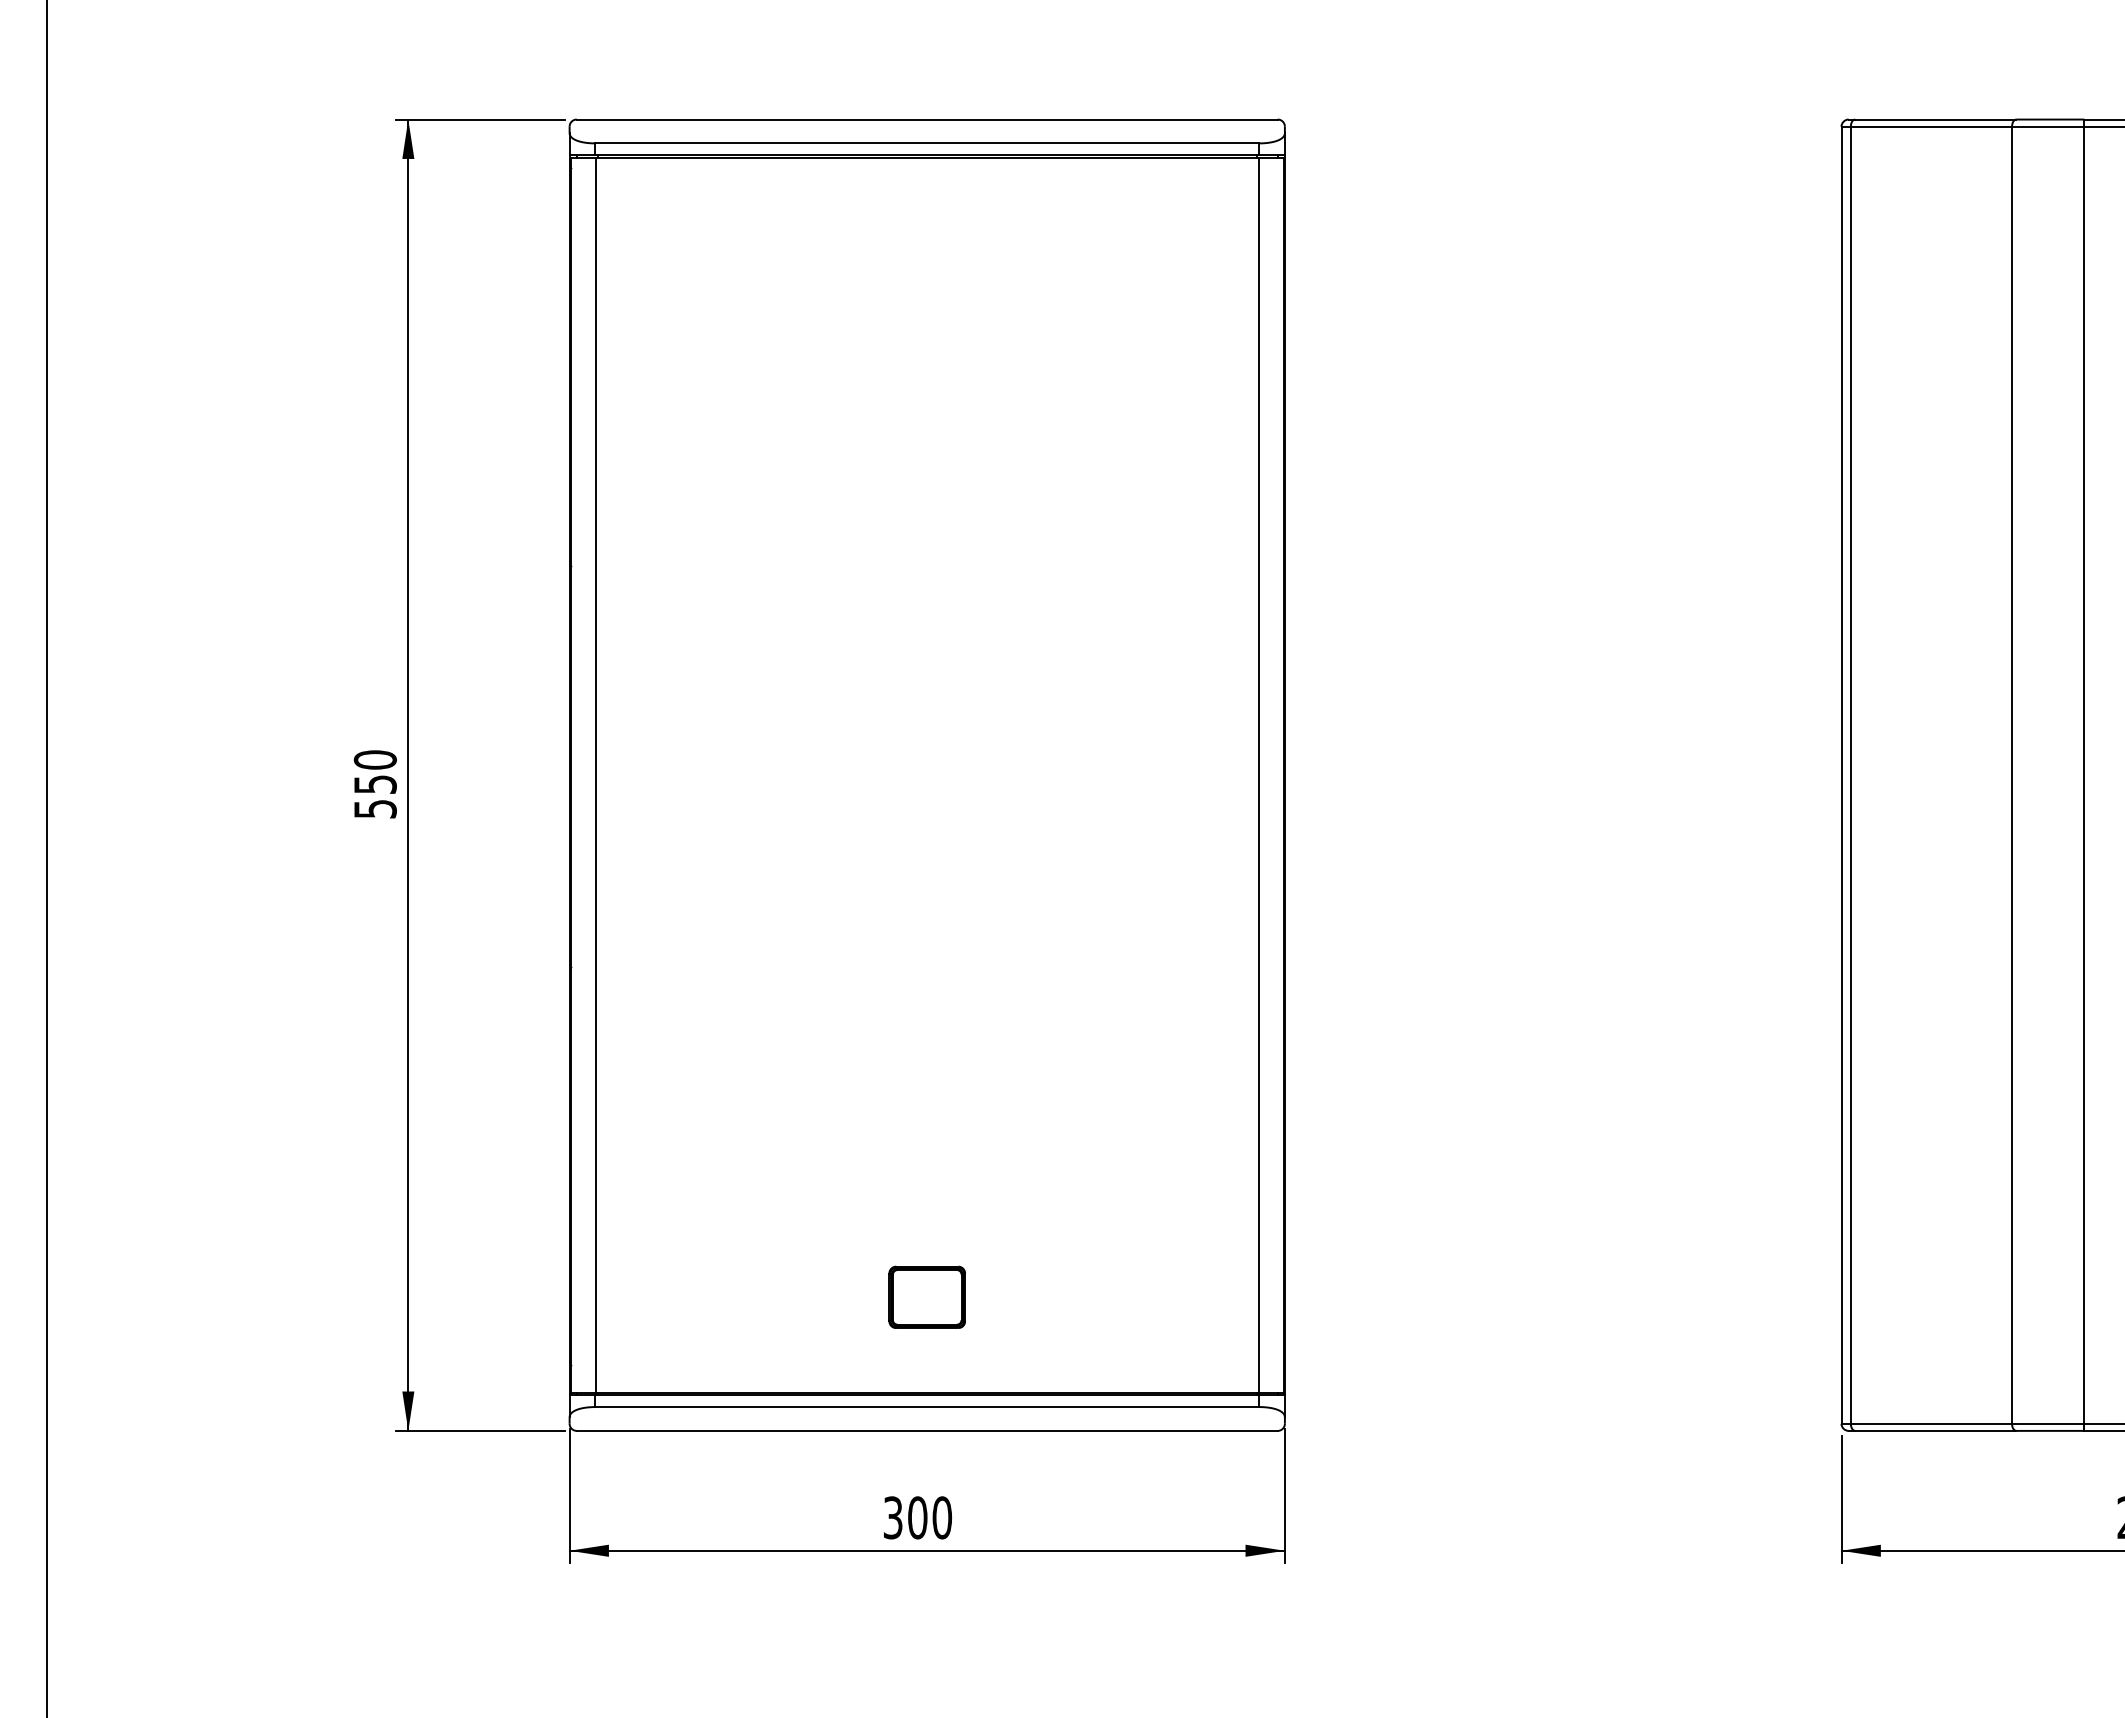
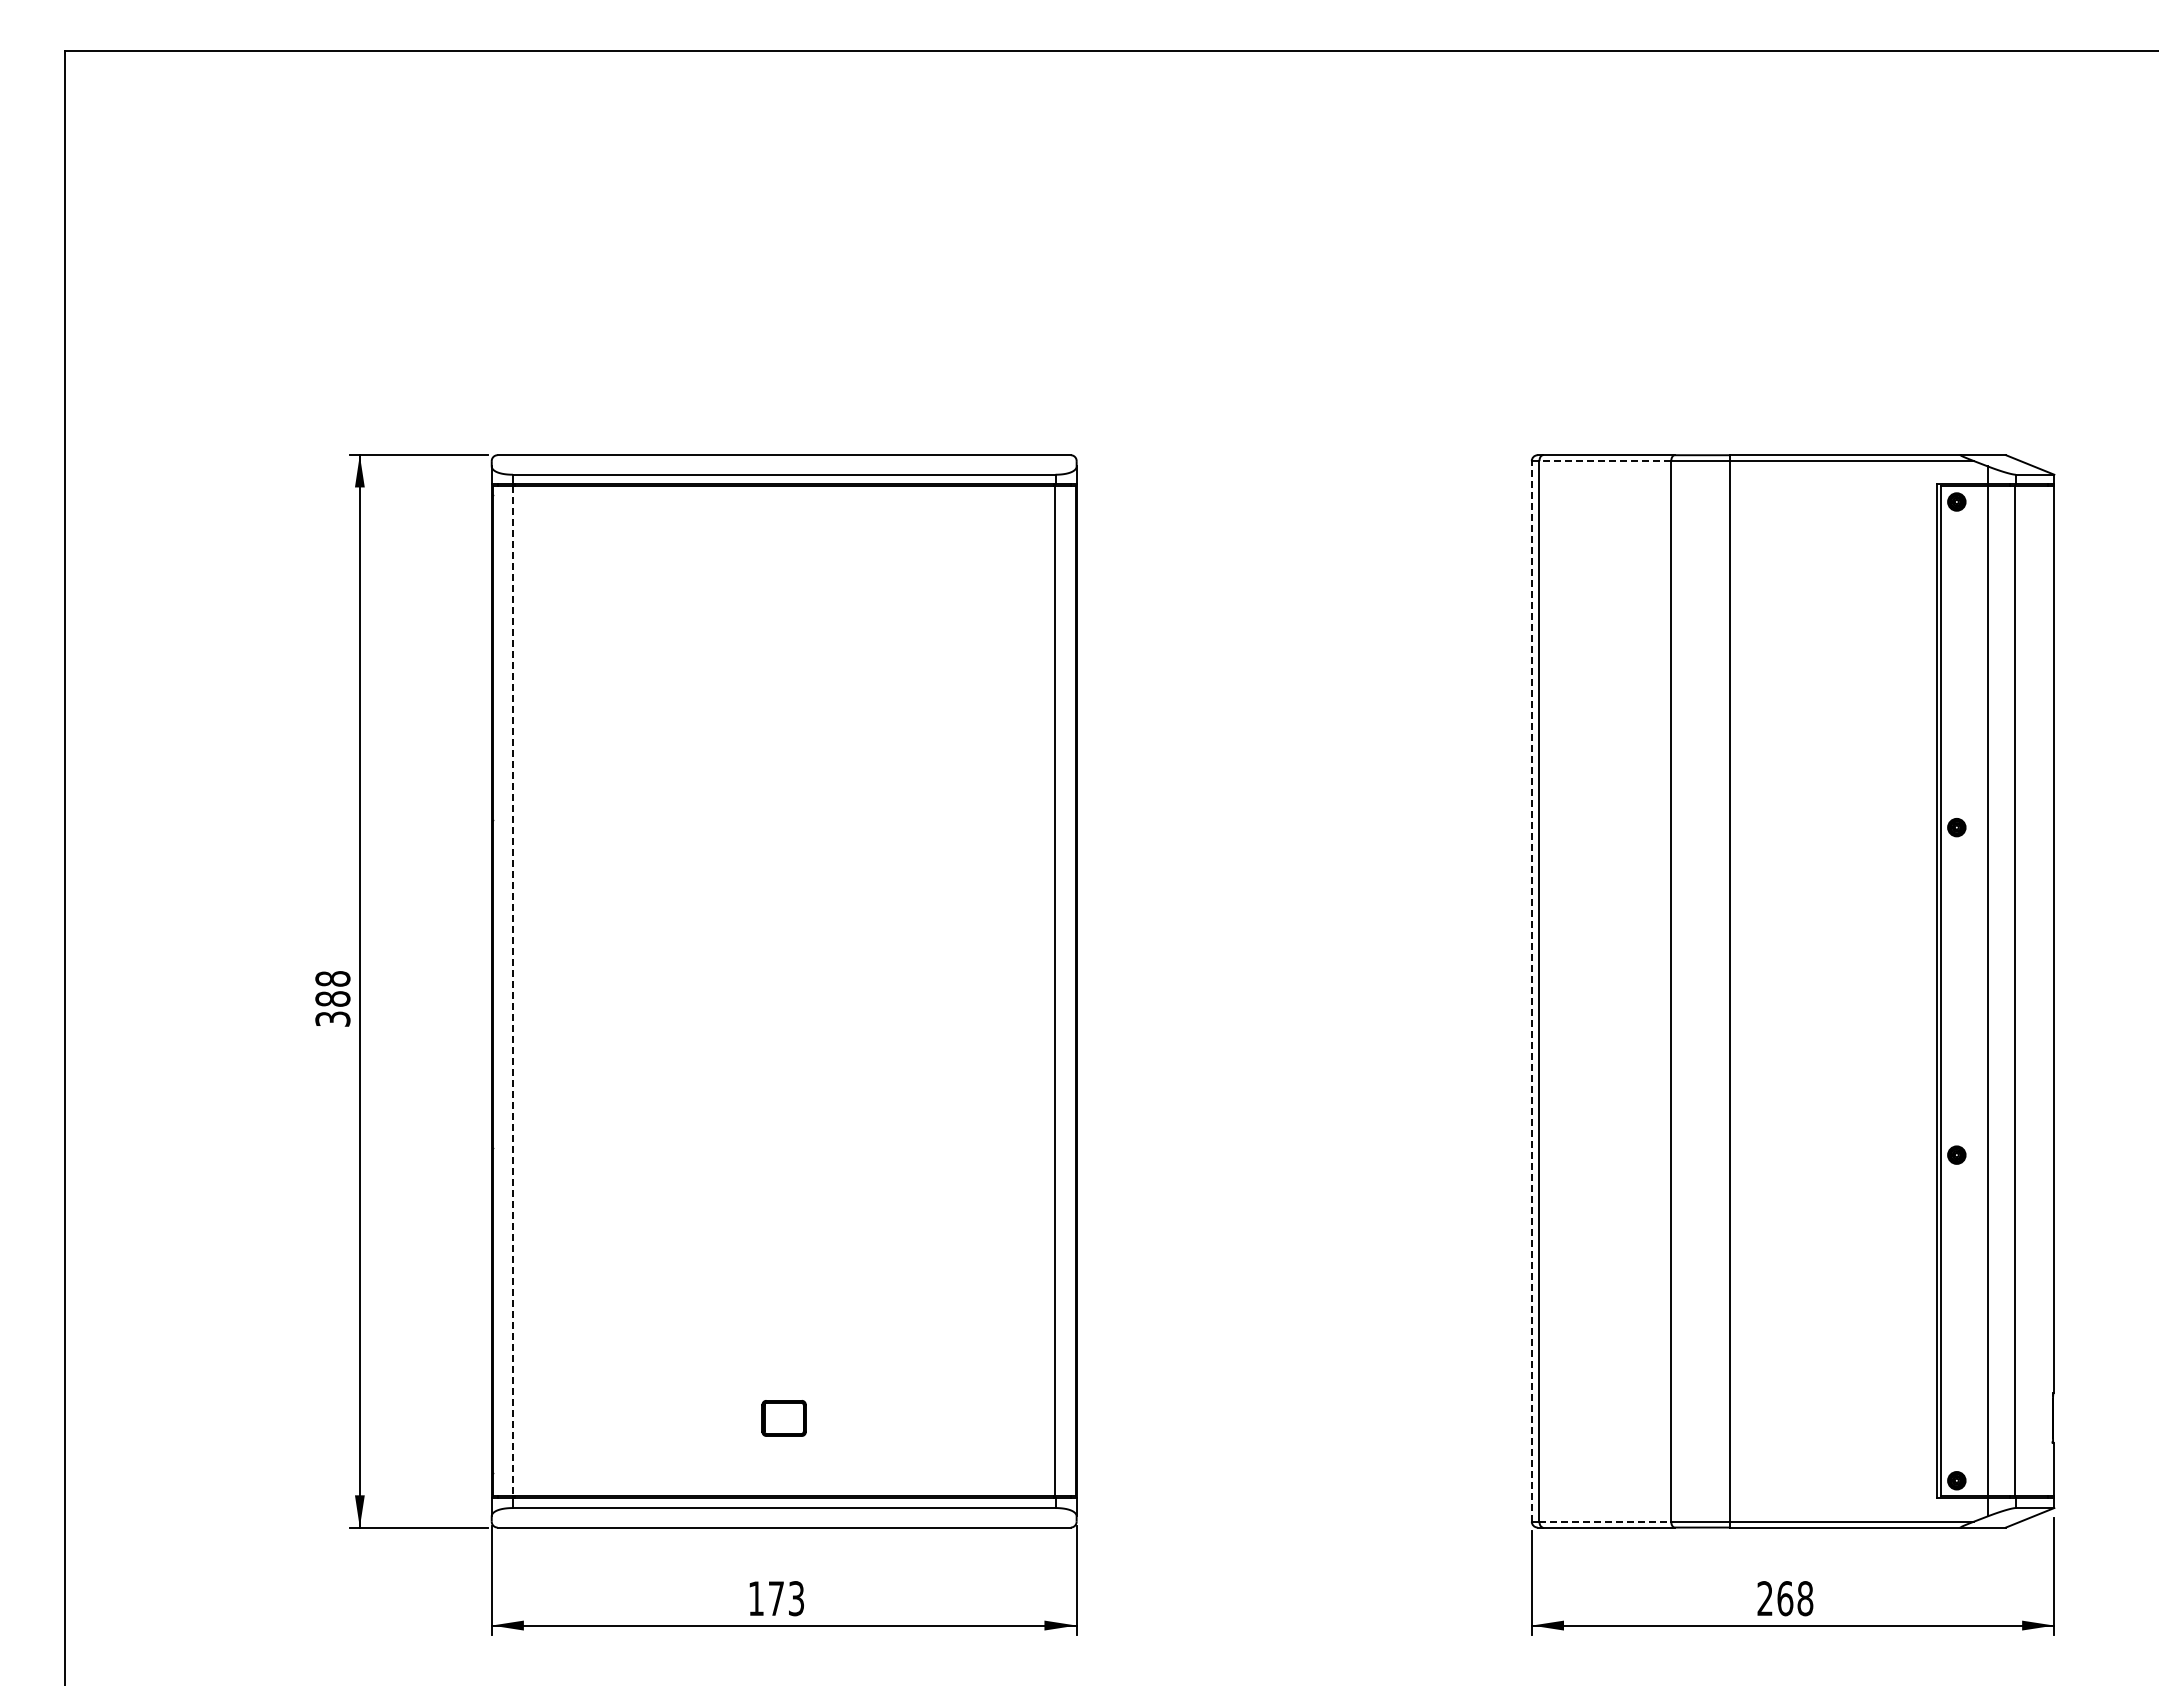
line: (1931, 127) -> (1605, 461), solid -> dashed
line: (1841, 774) -> (1531, 990), solid -> dashed
line: (596, 775) -> (513, 991), solid -> dashed
text: (374, 783) -> (332, 998), 550 -> 388
part: (926, 1297) -> (783, 1418), size x0.7
line: (1931, 1423) -> (1605, 1521), solid -> dashed
text: (917, 1517) -> (776, 1598), 300 -> 173

